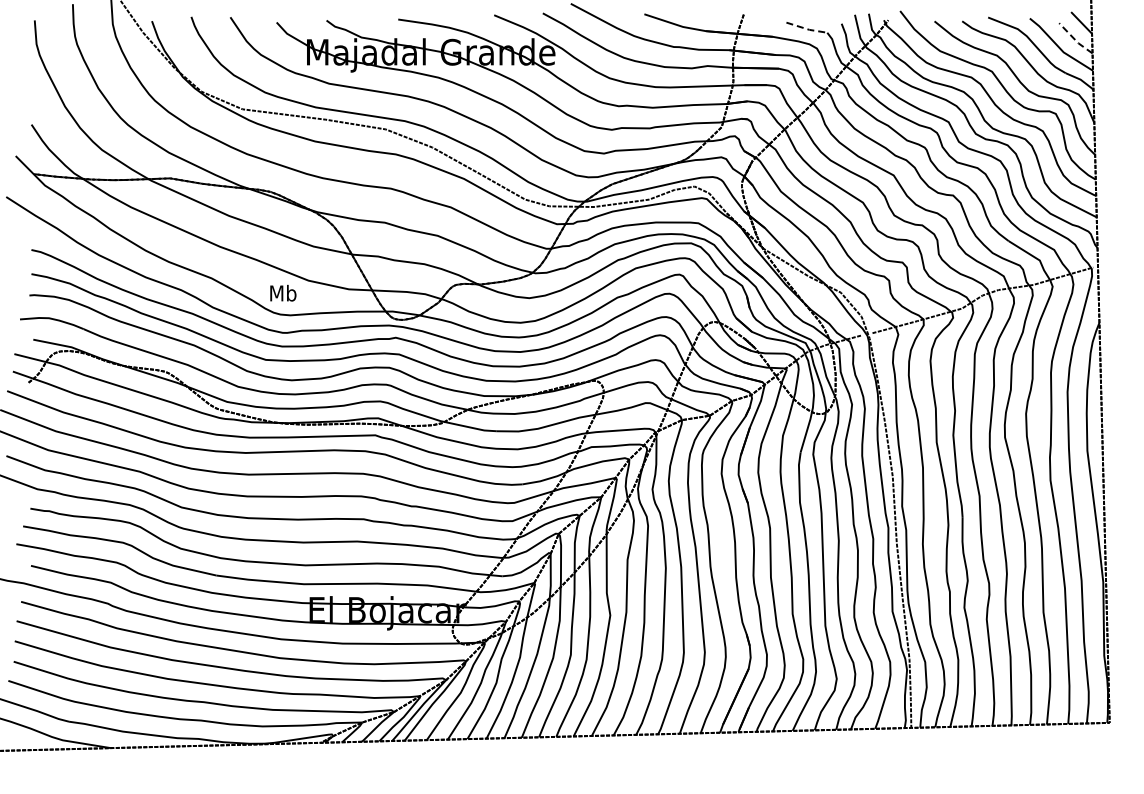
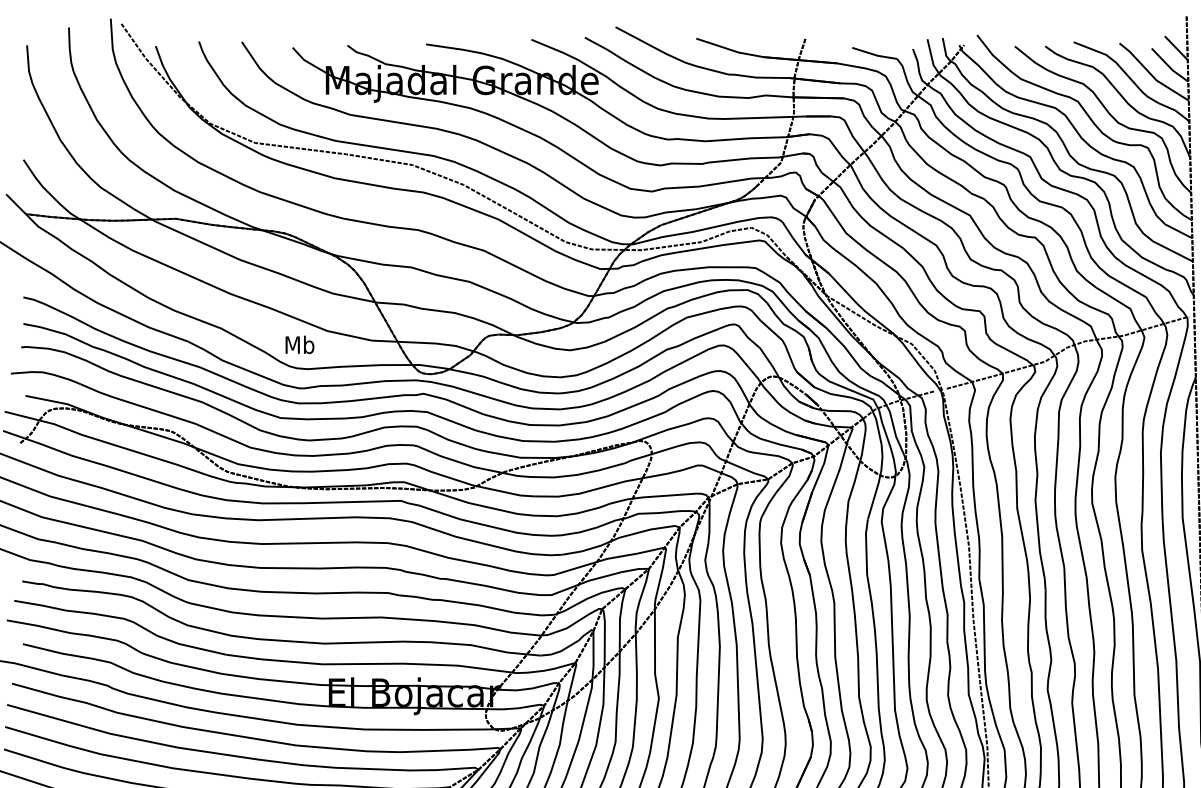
line: (807, 29) -> (875, 55), dashed -> solid
line: (1075, 39) -> (1169, 66), dashed -> solid

